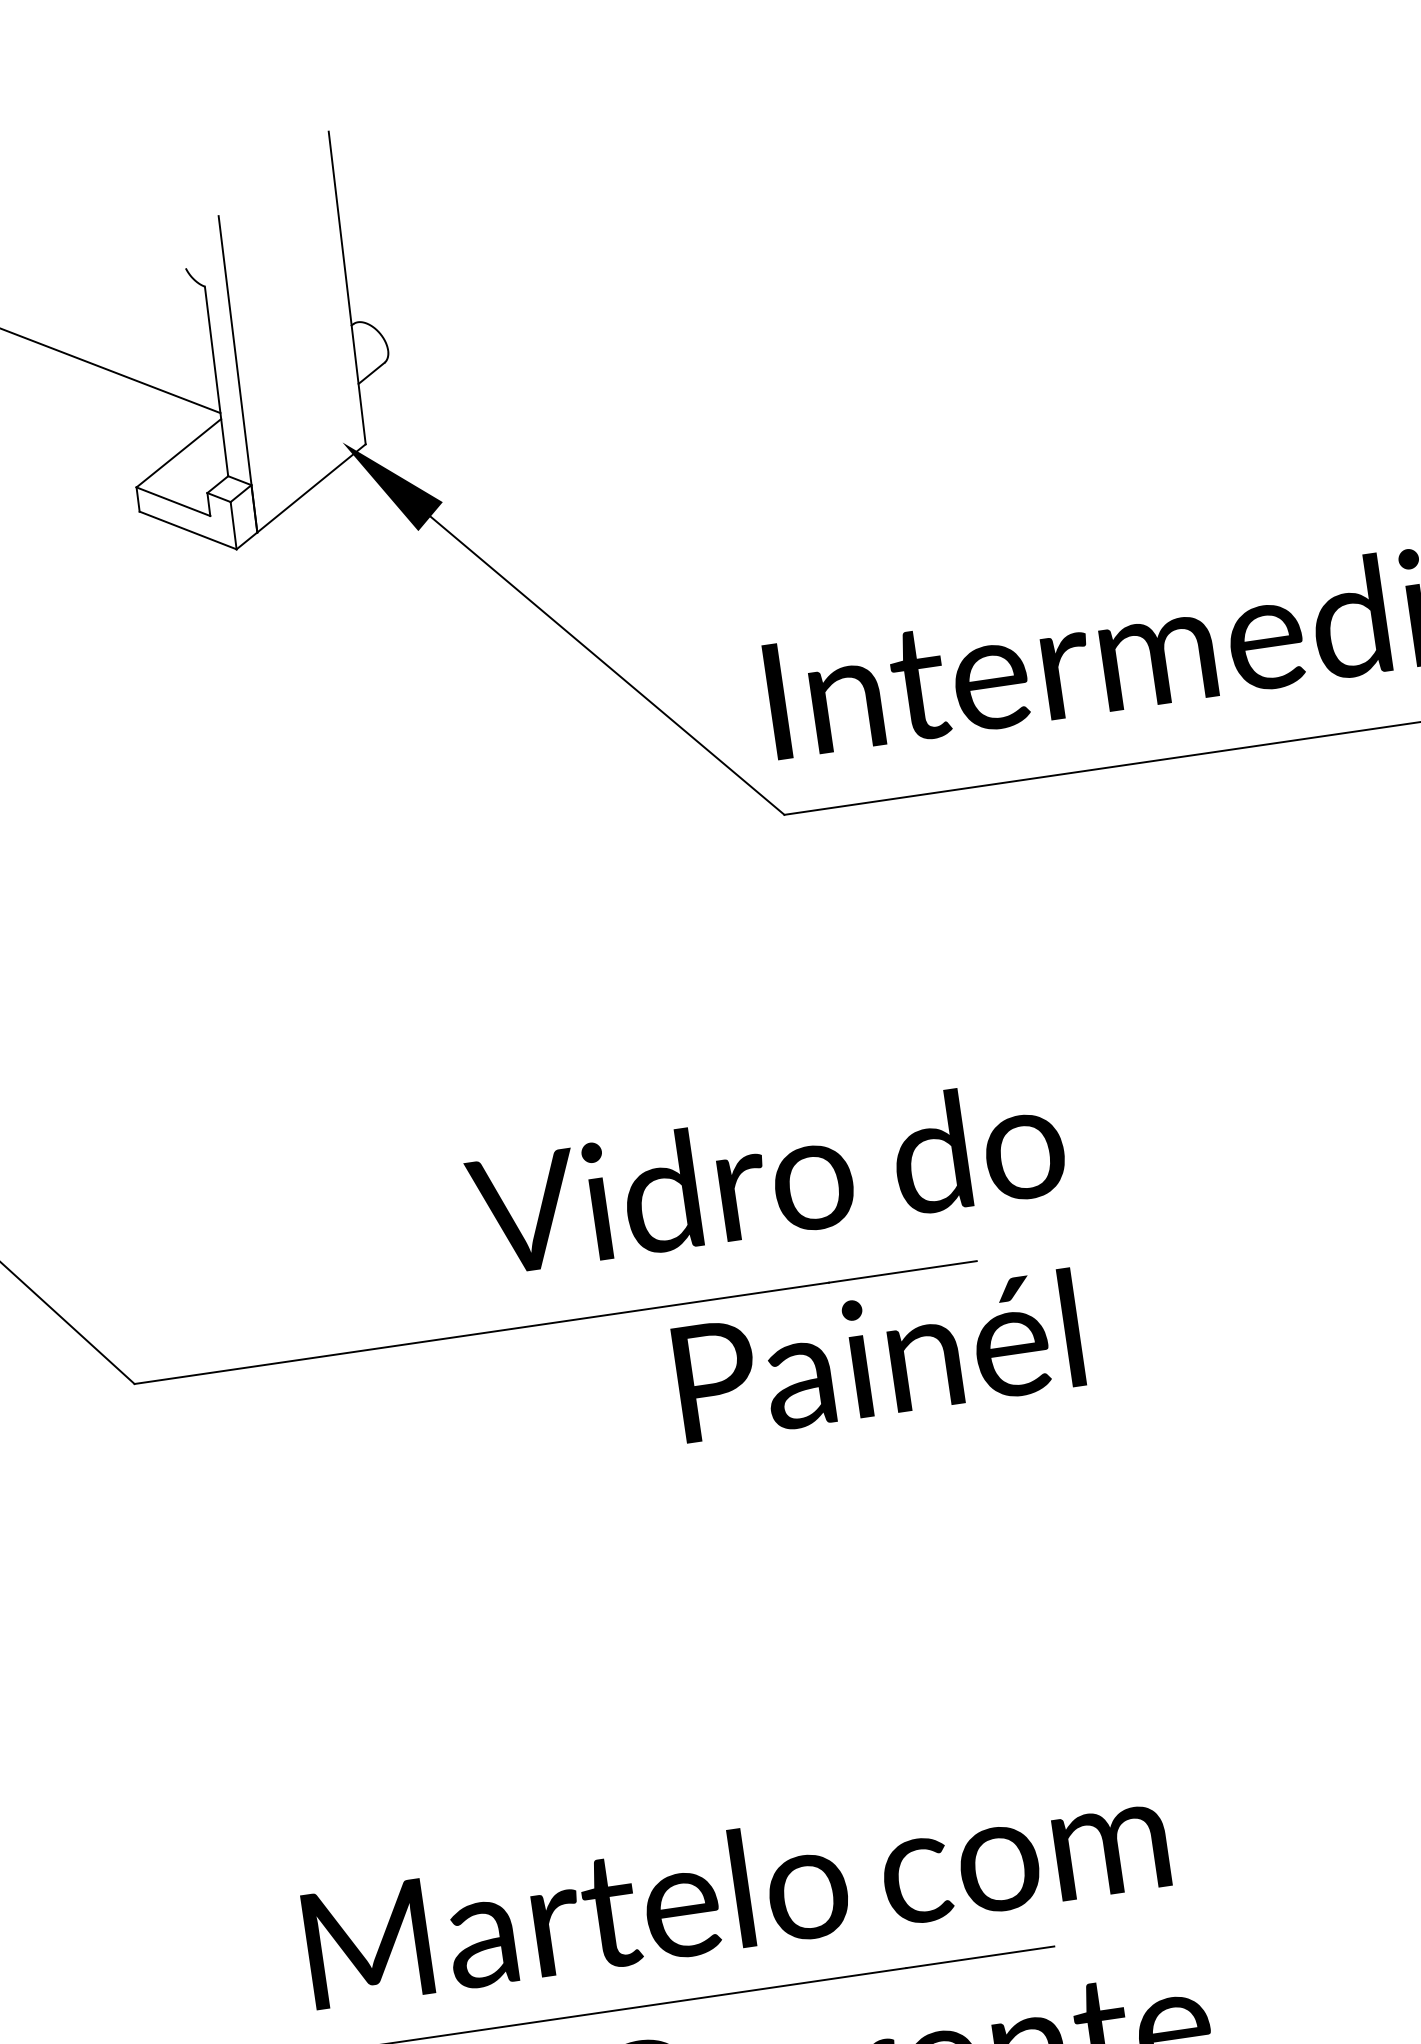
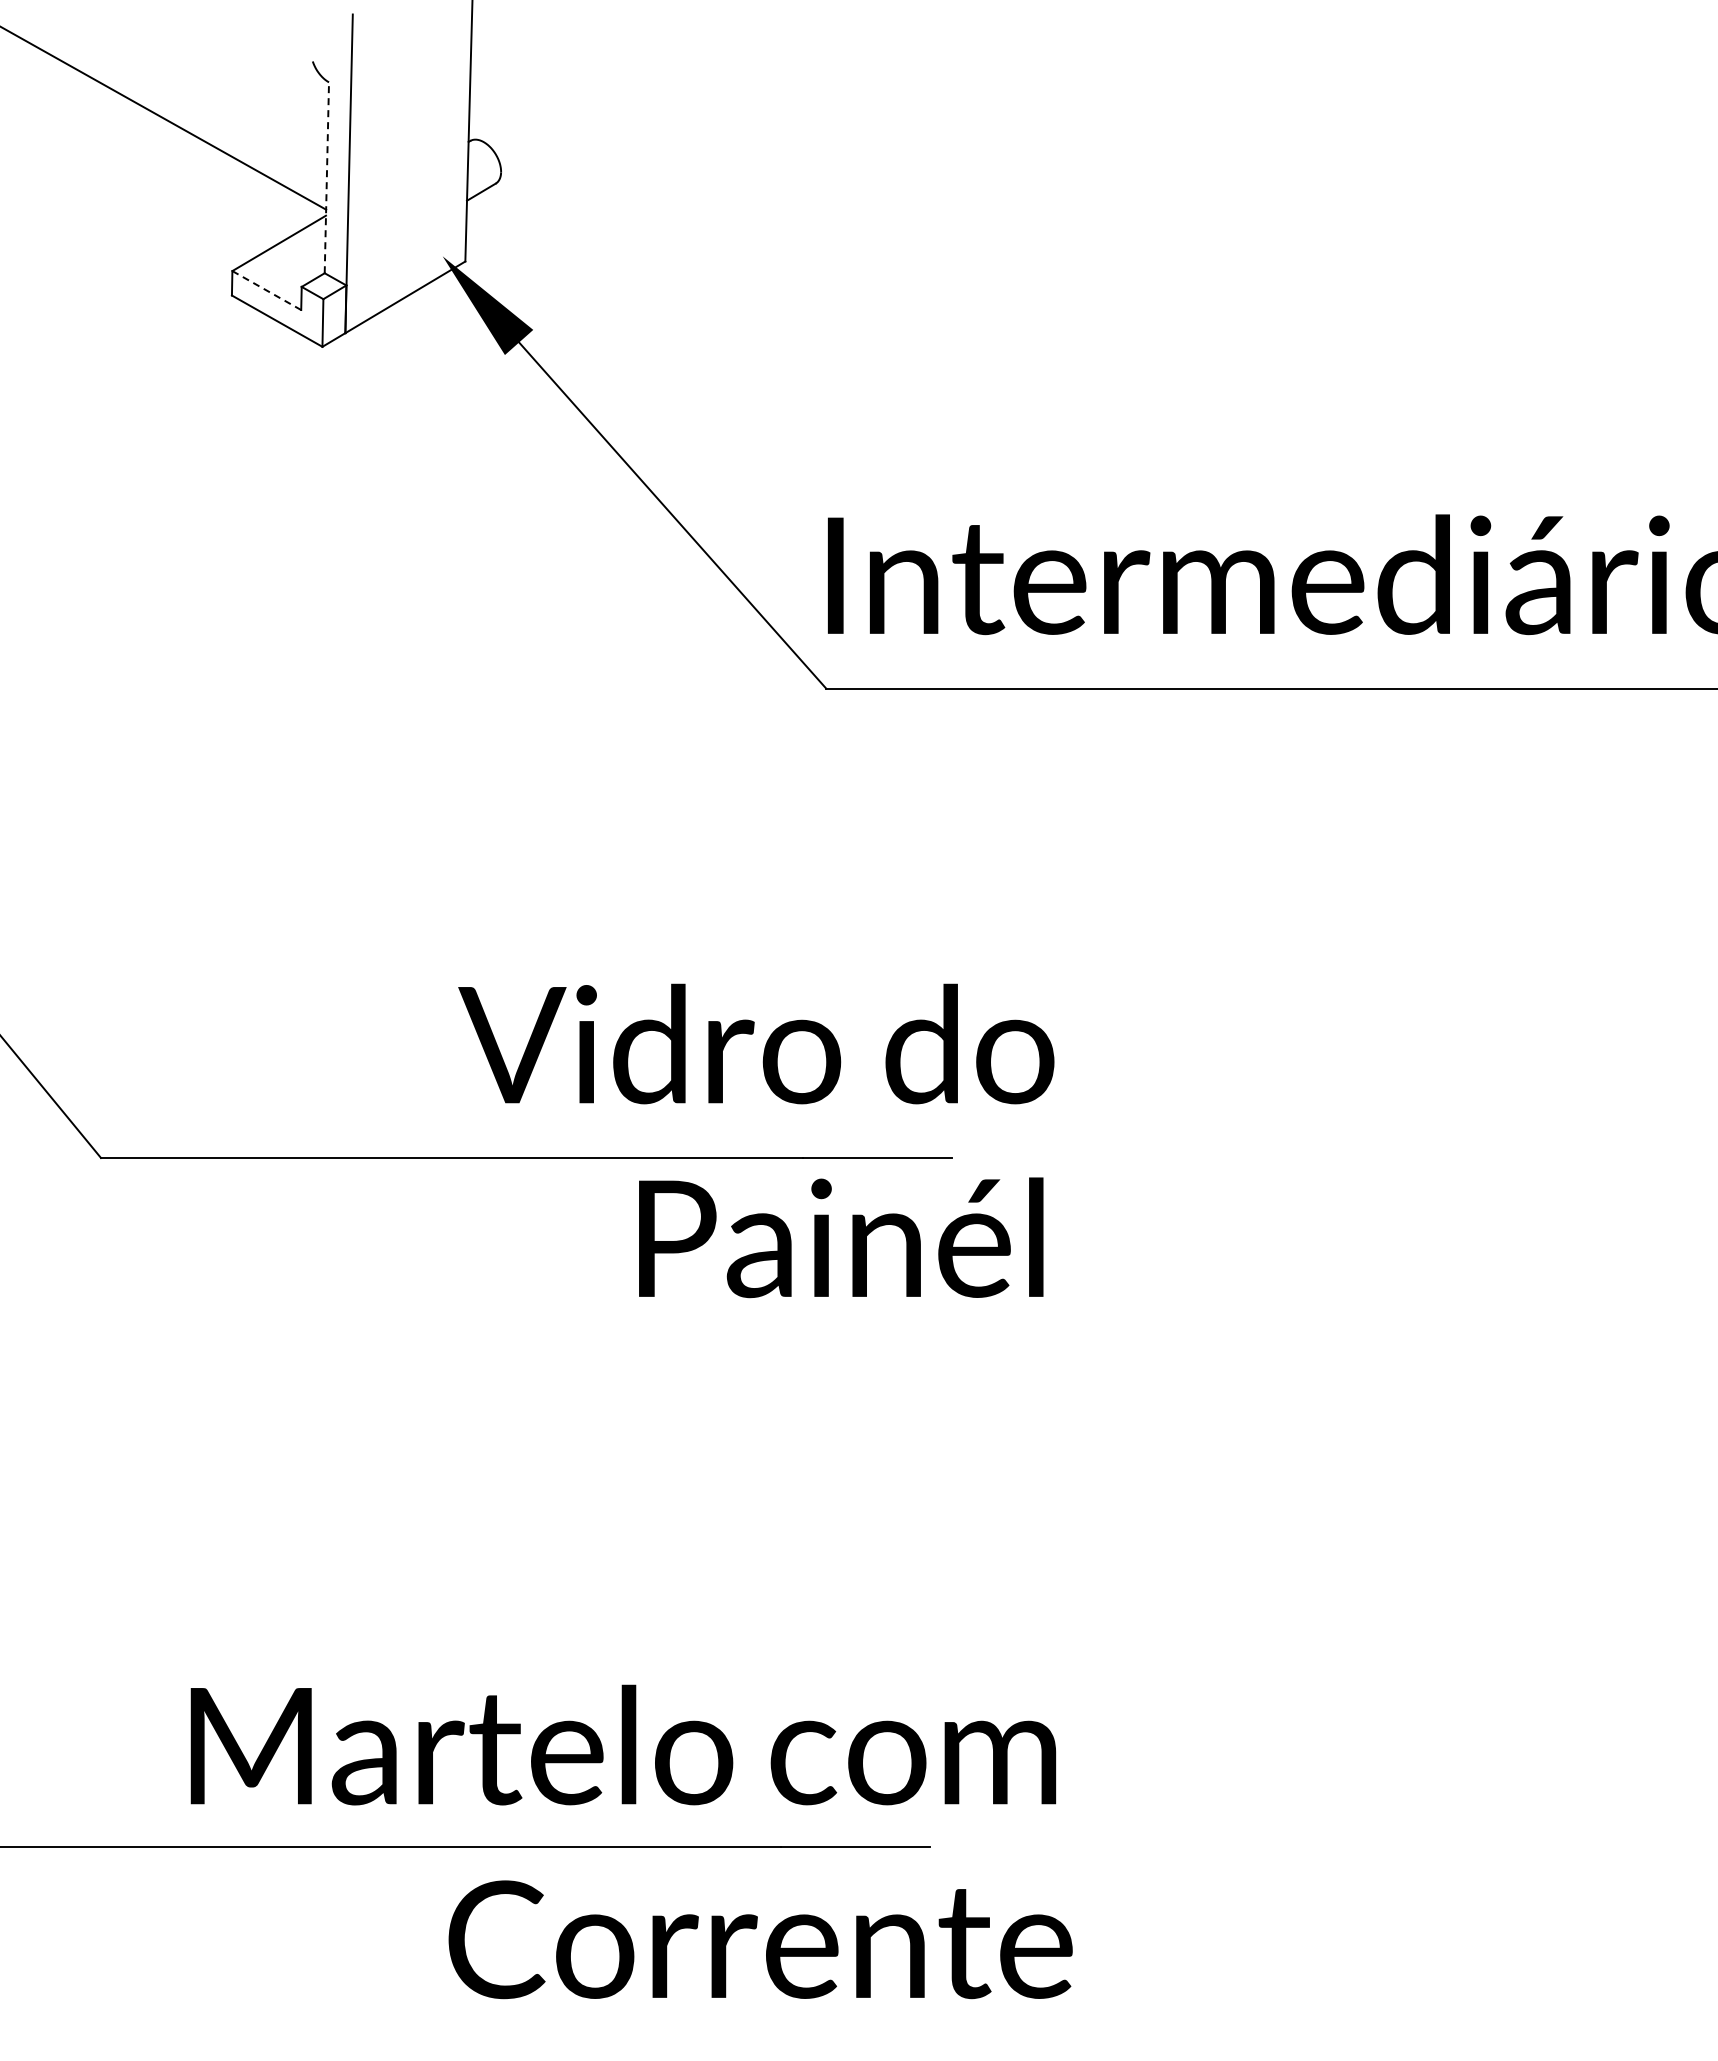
line: (216, 381) -> (326, 177), solid -> dashed
line: (173, 501) -> (266, 290), solid -> dashed

